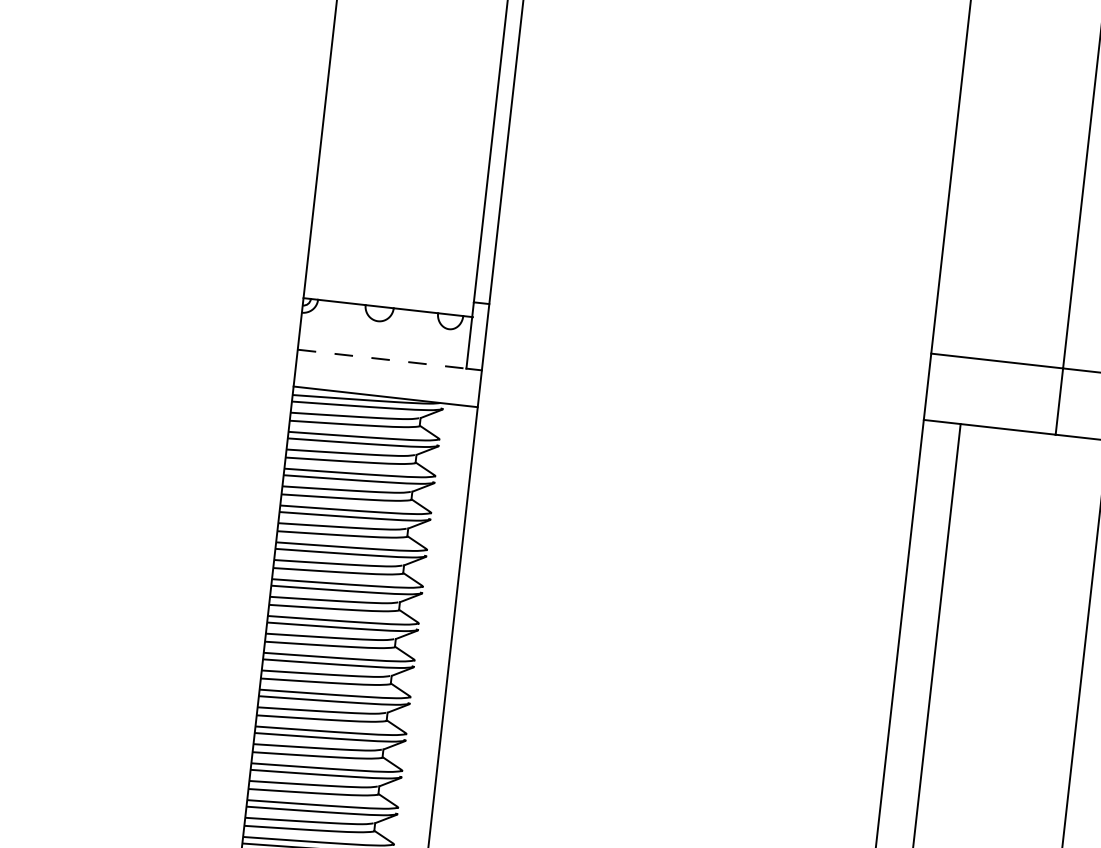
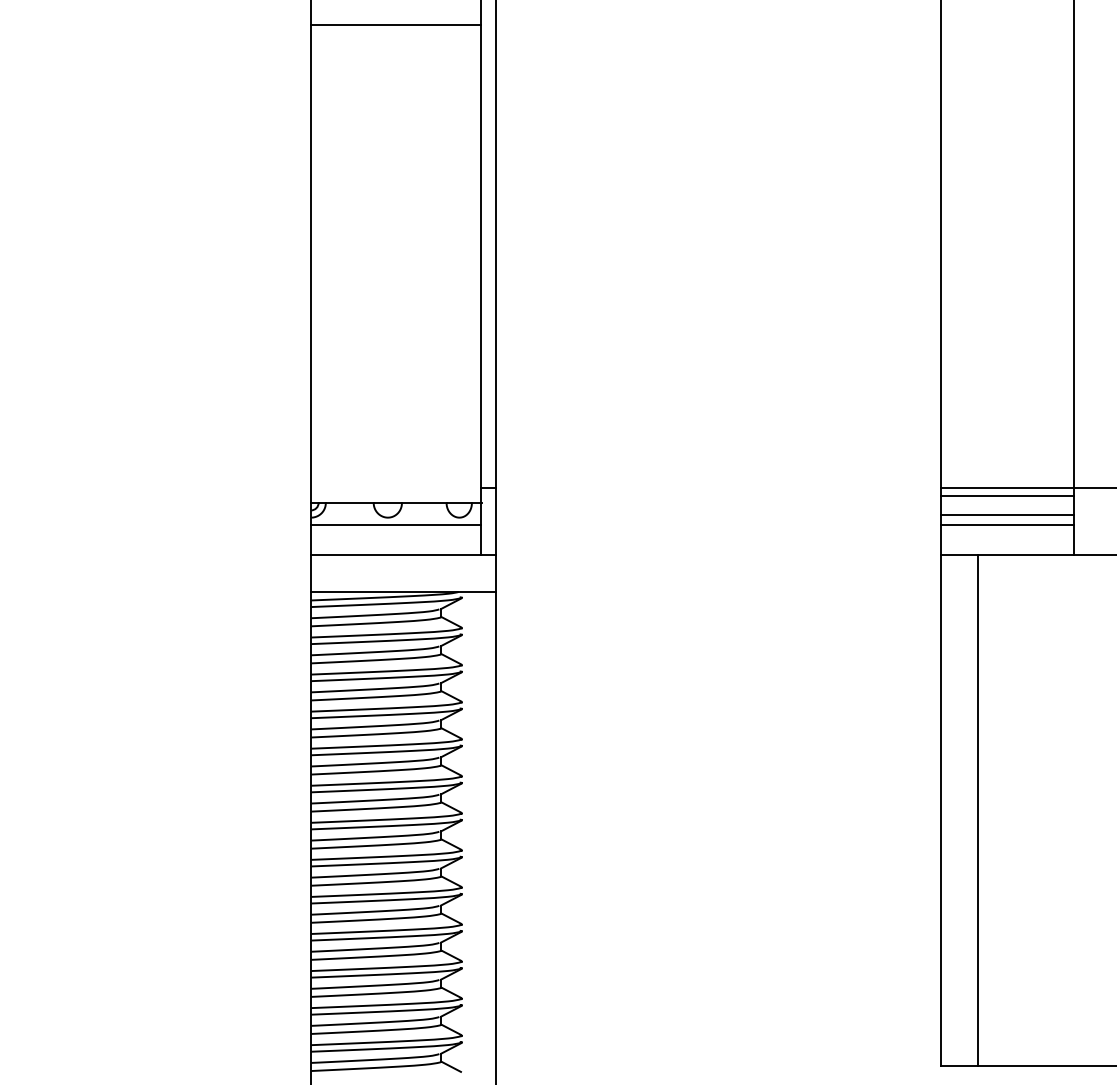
line: (384, 329) -> (395, 525), added
line: (382, 358) -> (396, 554), dashed -> solid
line: (996, 368) -> (1007, 495), added
line: (994, 388) -> (1007, 515), added
line: (992, 398) -> (1007, 525), added

